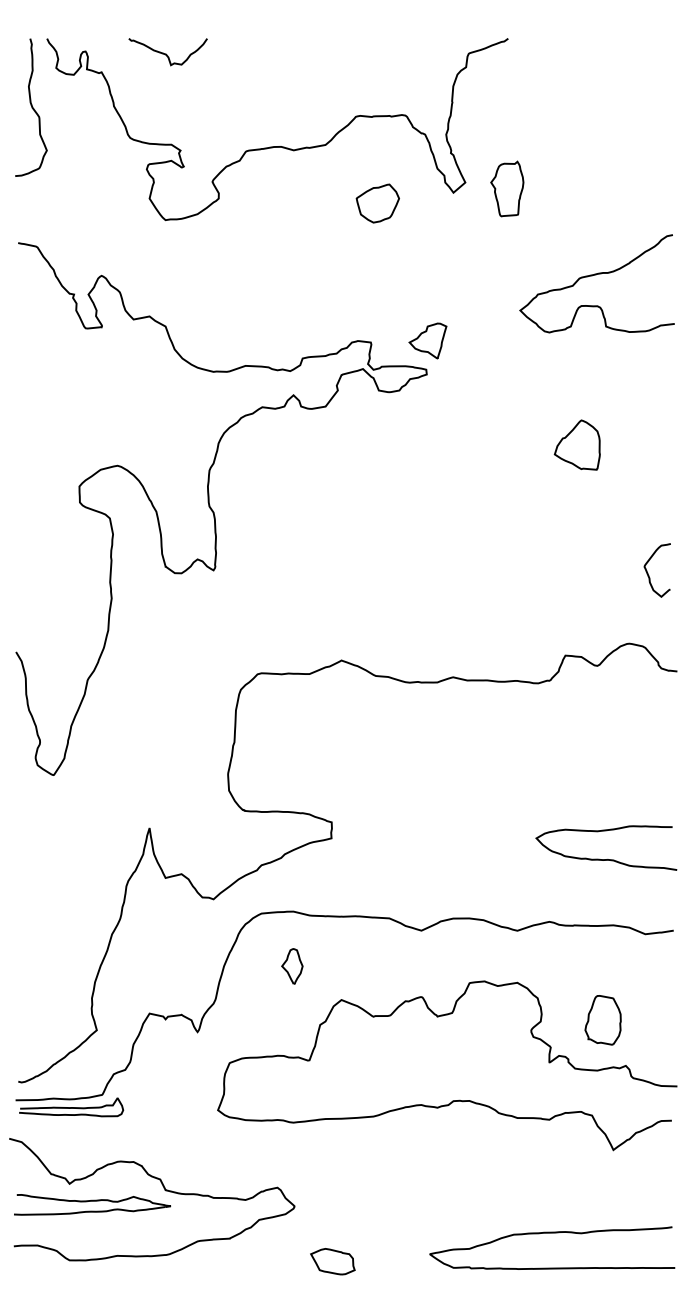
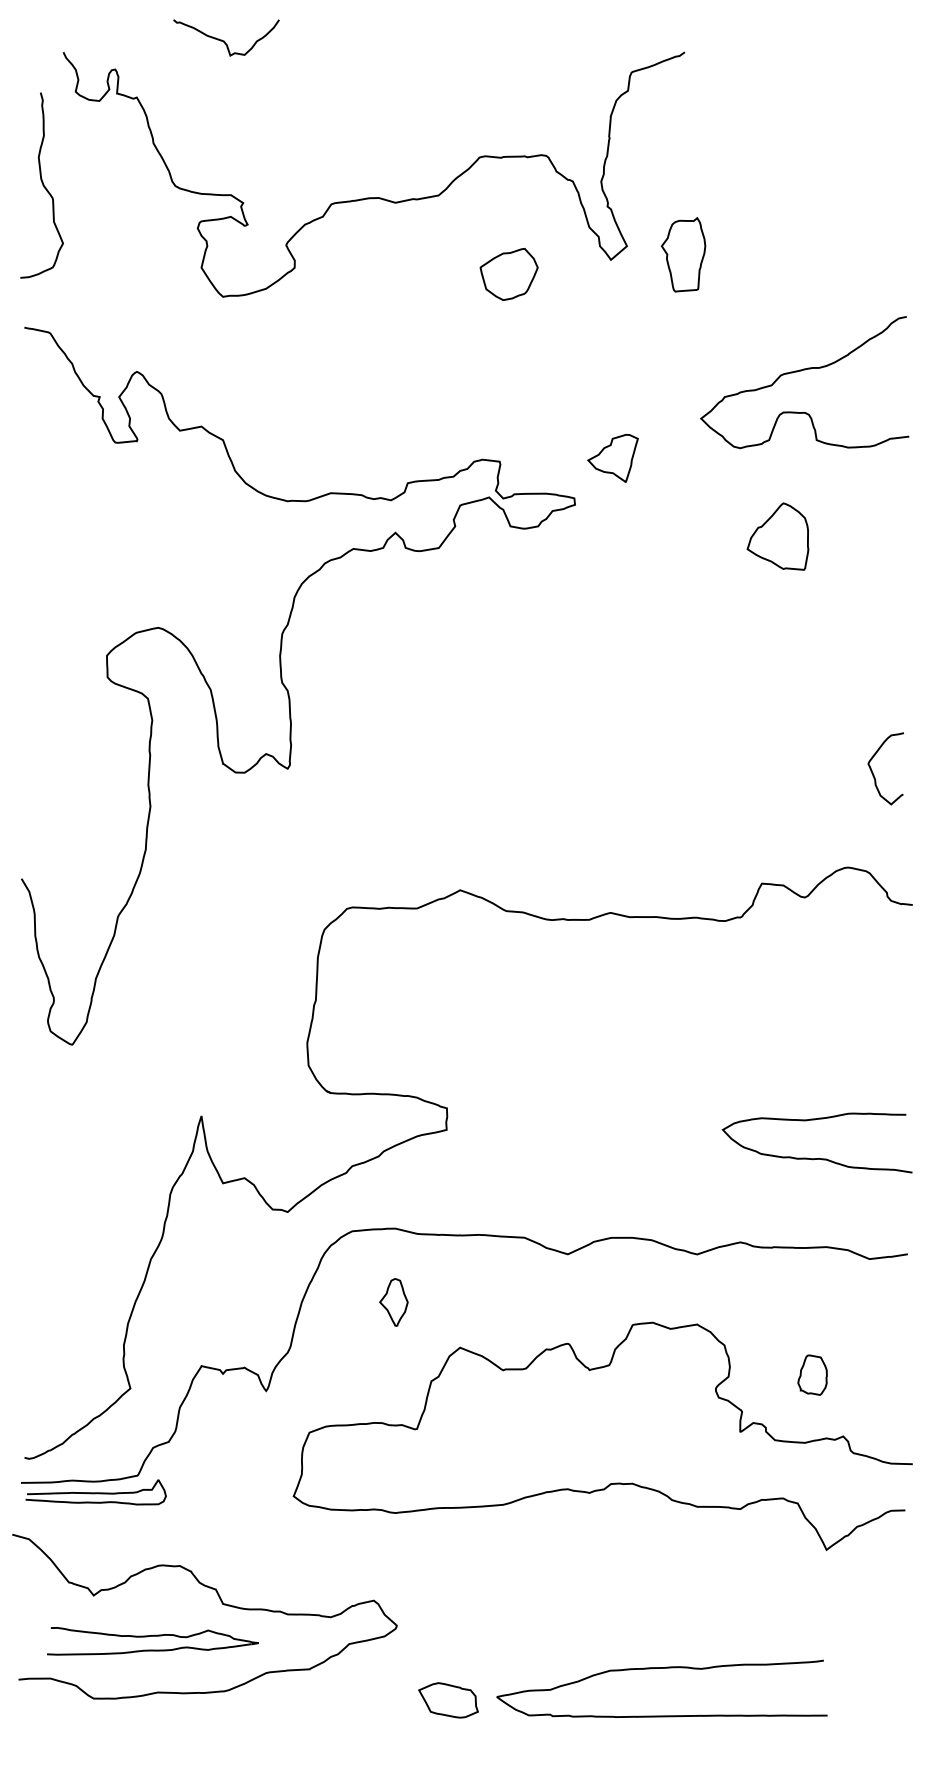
curve: (166, 53) -> (224, 39), moved
curve: (31, 107) -> (42, 185), moved
part: (427, 340) -> (612, 457), moved
part: (576, 444) -> (776, 535), moved
part: (602, 1020) -> (811, 1375), size x0.6
part: (92, 1204) -> (152, 1640), moved
curve: (552, 1233) -> (662, 1669), moved

